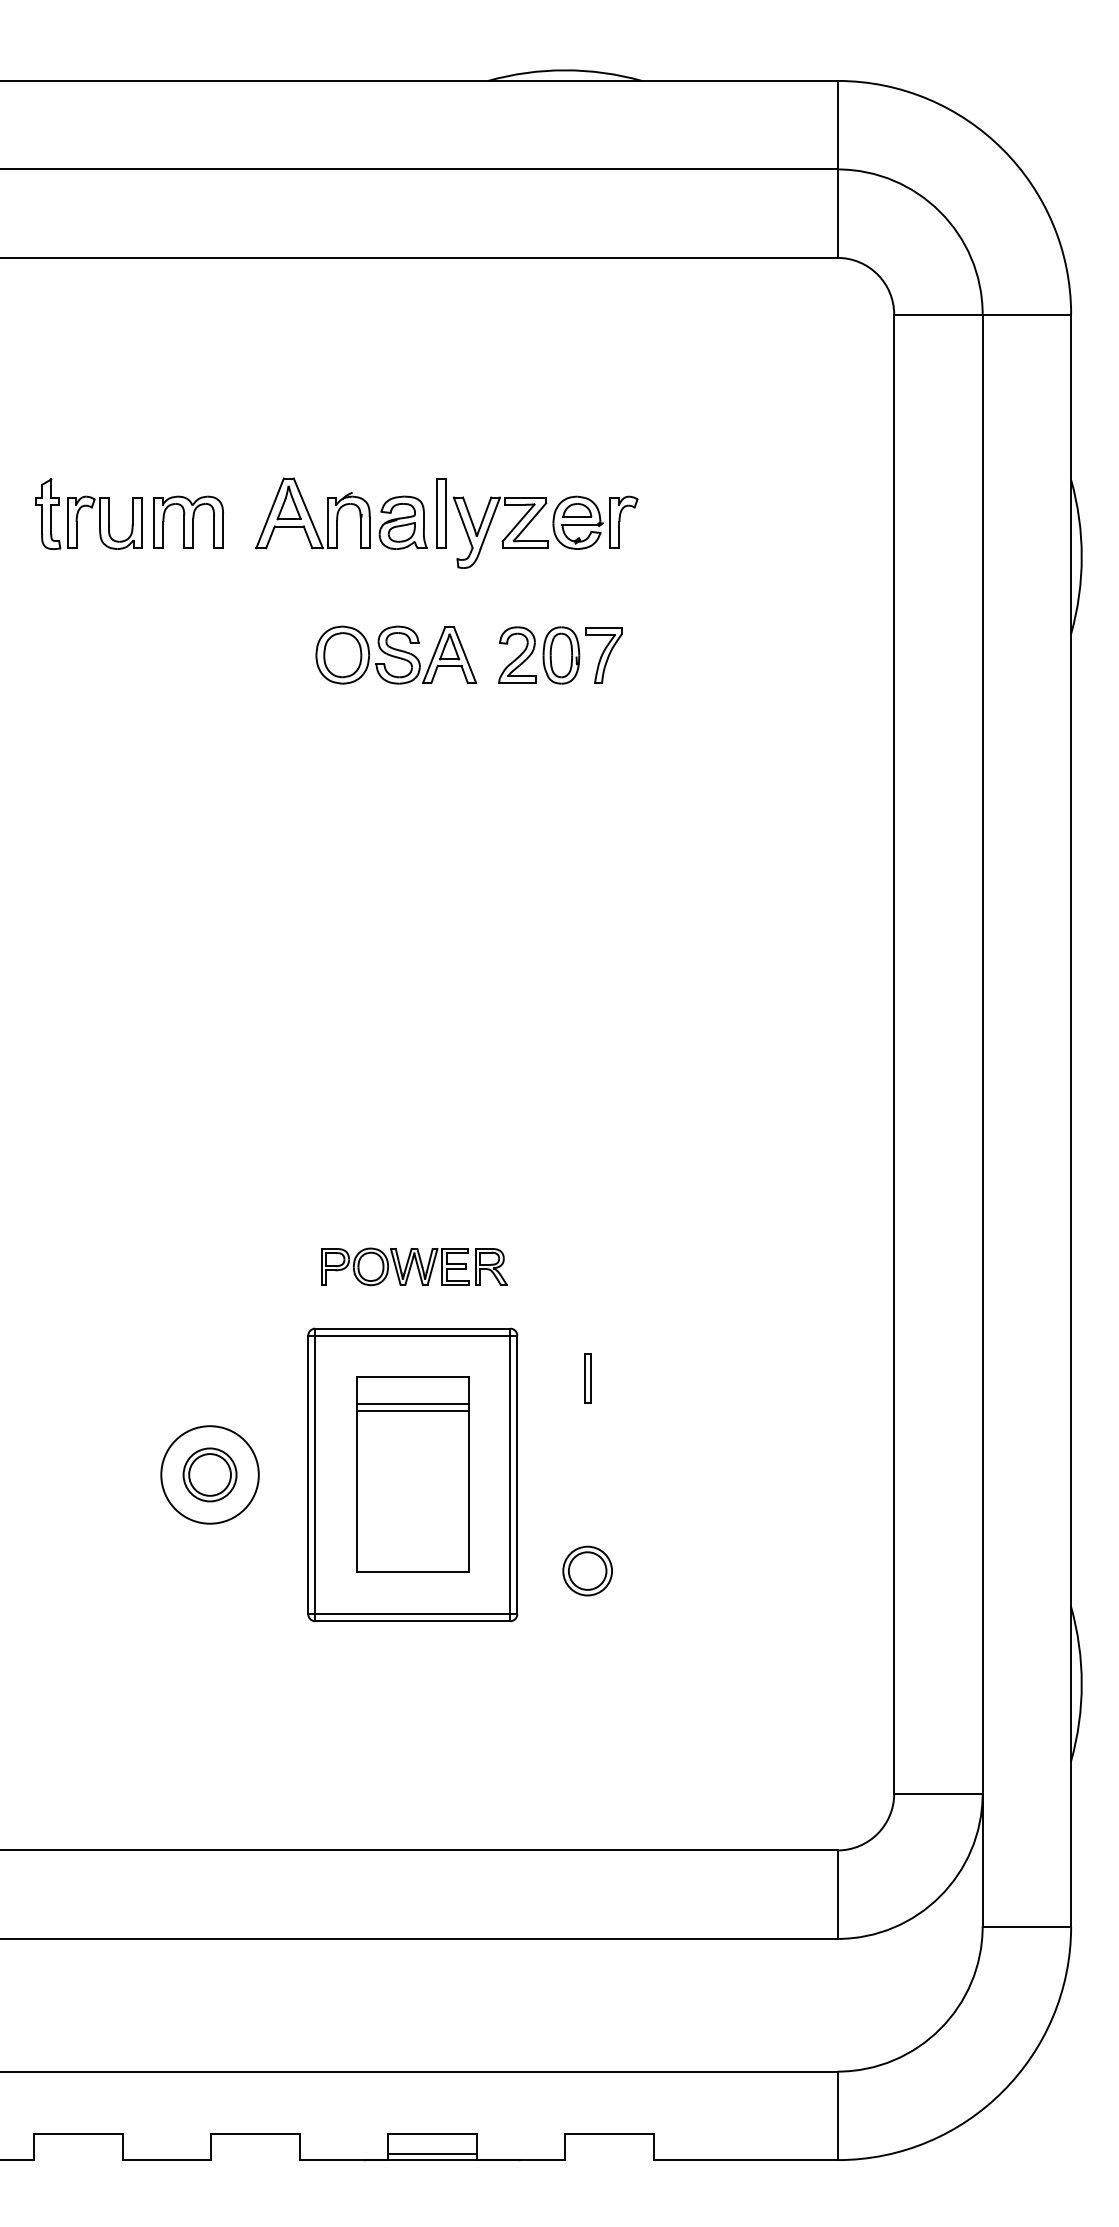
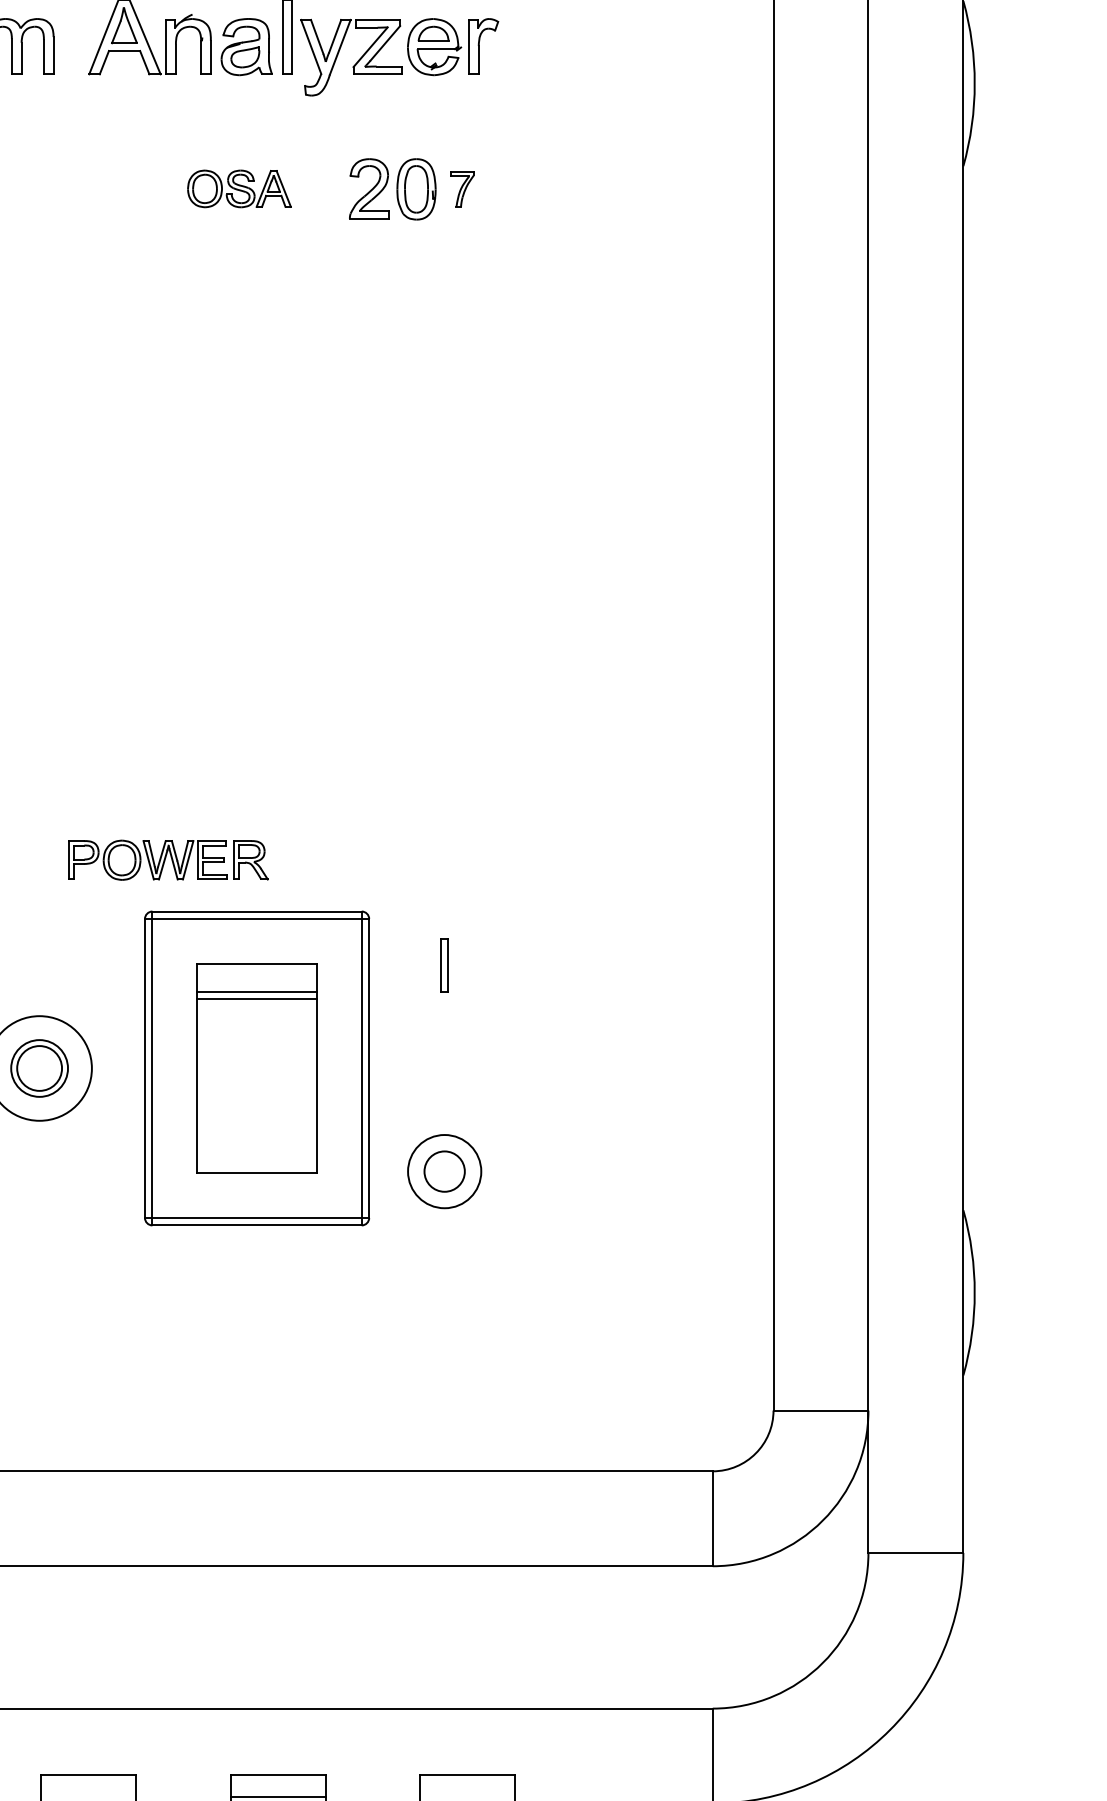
part: (396, 654) -> (239, 188), size x0.6
part: (603, 655) -> (461, 189), size x0.6
part: (414, 1266) -> (168, 859), moved
circle: (587, 1570) -> (444, 1170), size x1.4

